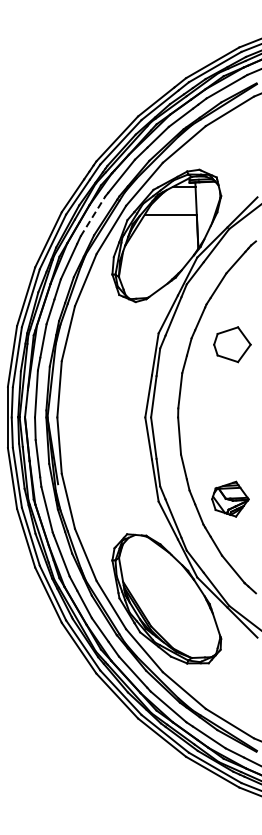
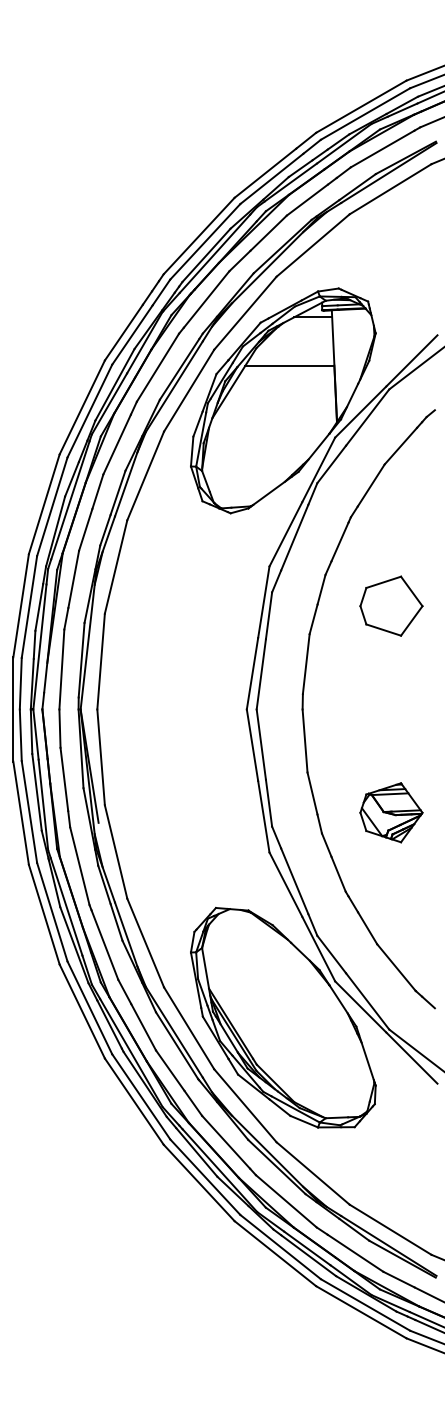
line: (93, 216) -> (158, 367), dashed -> solid
part: (232, 344) -> (391, 605), moved
part: (230, 498) -> (391, 811), moved

